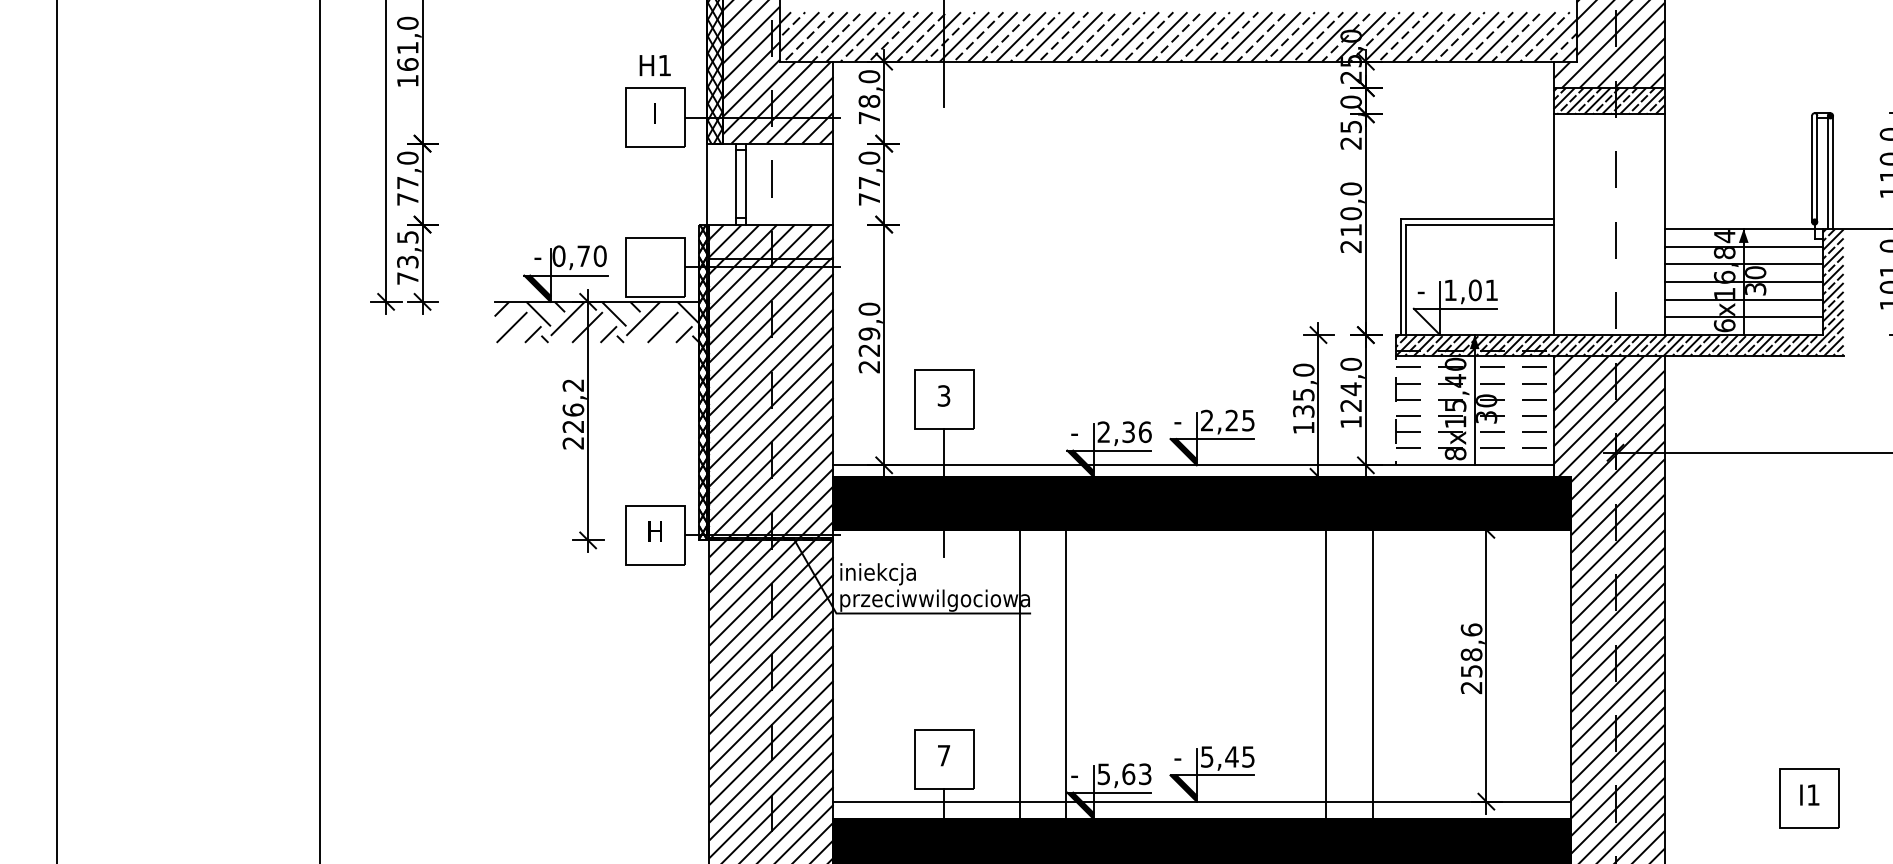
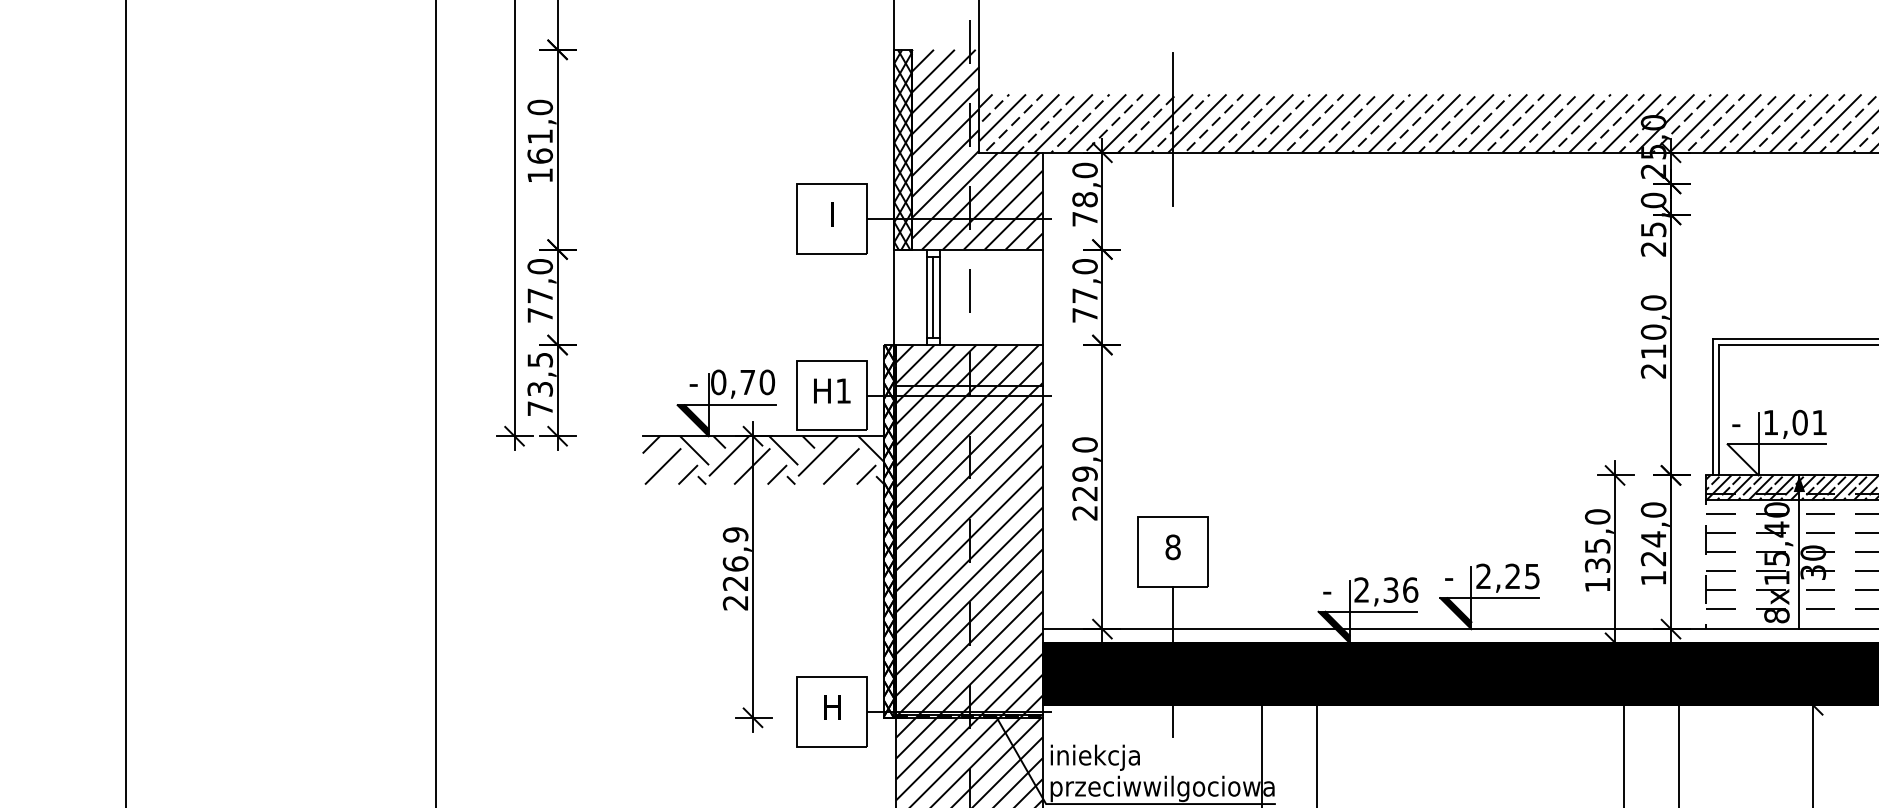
text: (654, 65) -> (831, 390), moved
line: (740, 184) -> (932, 297), added
text: (573, 385) -> (735, 534), 226,2 -> 226,9
text: (943, 395) -> (1172, 546), 3 -> 8

